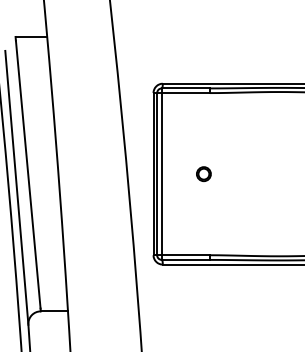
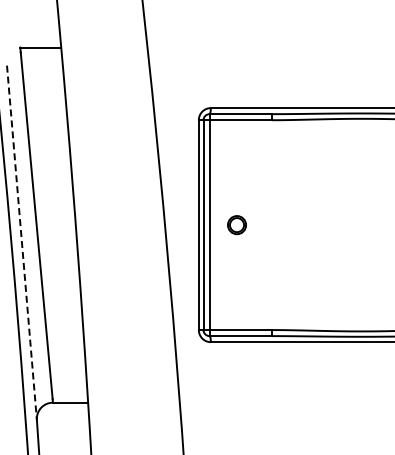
part: (203, 174) -> (236, 225), moved
line: (16, 187) -> (21, 242), solid -> dashed

